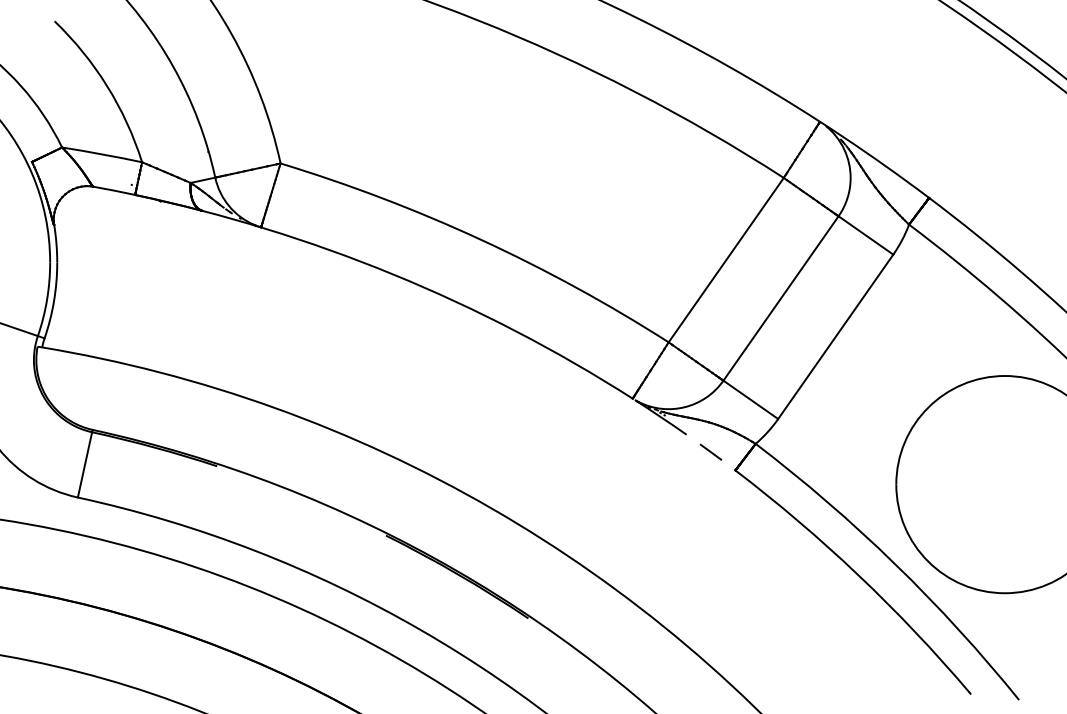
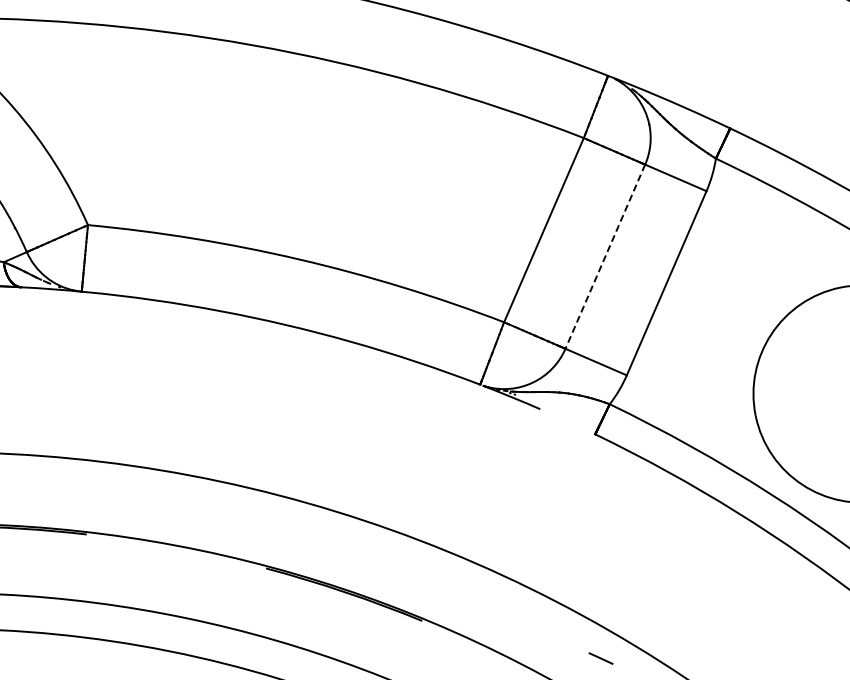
line: (780, 298) -> (604, 256), solid -> dashed
line: (710, 451) -> (600, 657), moved

